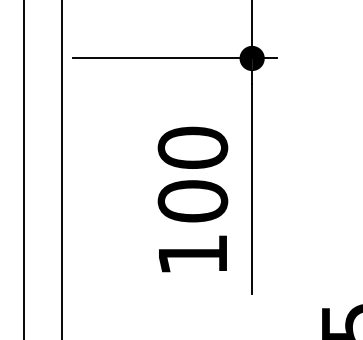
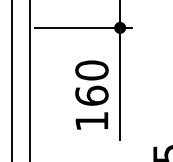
text: (192, 200) -> (91, 95), 100 -> 160

